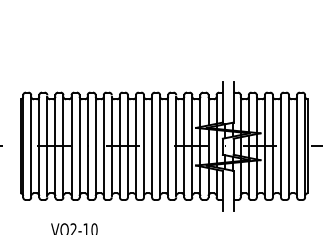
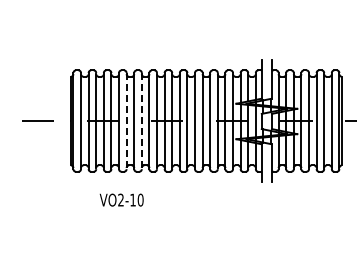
line: (79, 146) -> (126, 121), solid -> dashed
line: (95, 146) -> (141, 121), solid -> dashed

